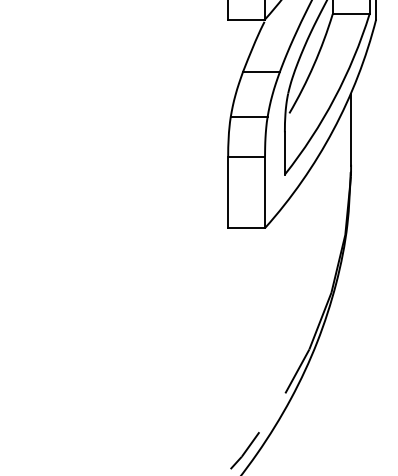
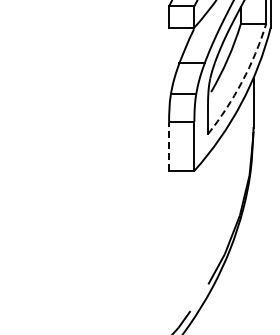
arc: (335, 97) -> (242, 81), solid -> dashed
line: (228, 191) -> (169, 145), solid -> dashed

